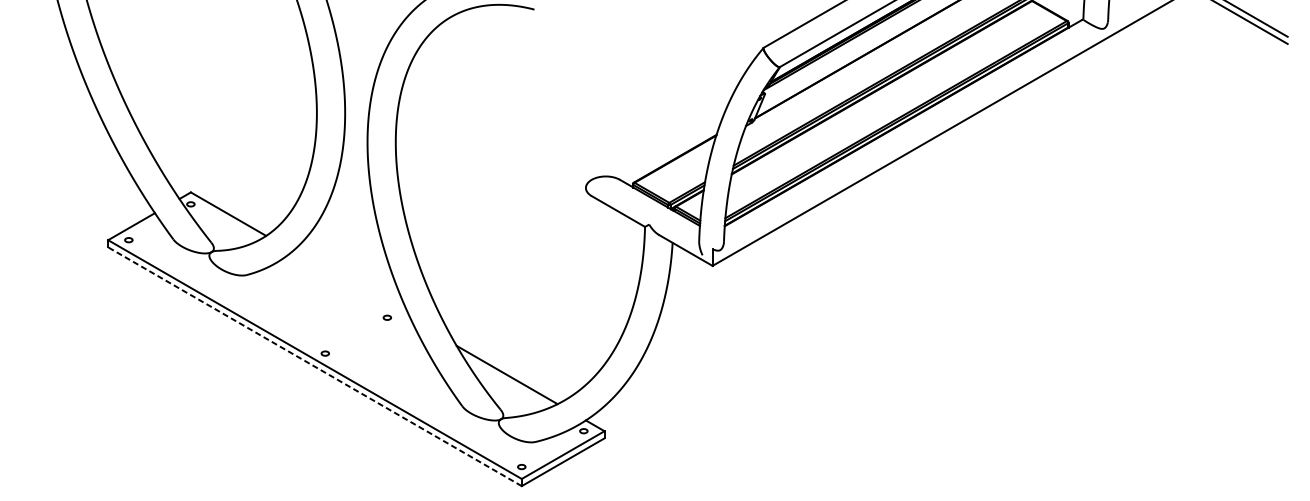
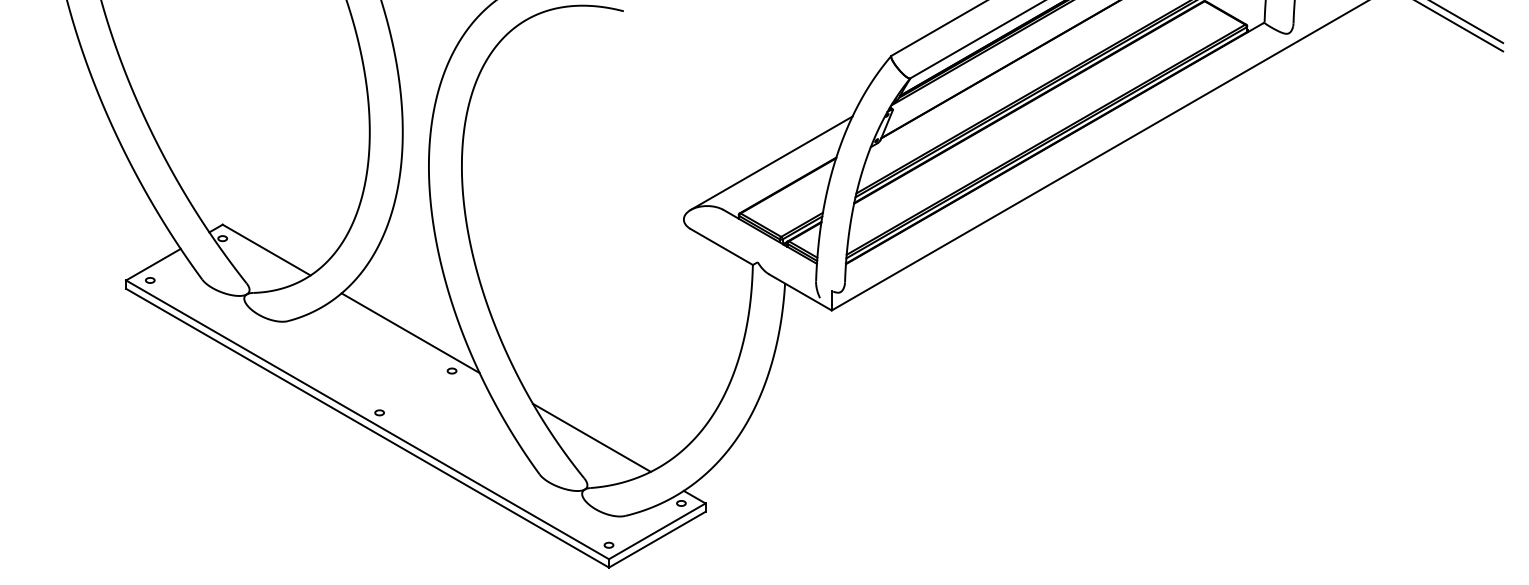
line: (660, 139) -> (771, 163), added
line: (351, 285) -> (410, 333), added
line: (314, 366) -> (367, 428), dashed -> solid

